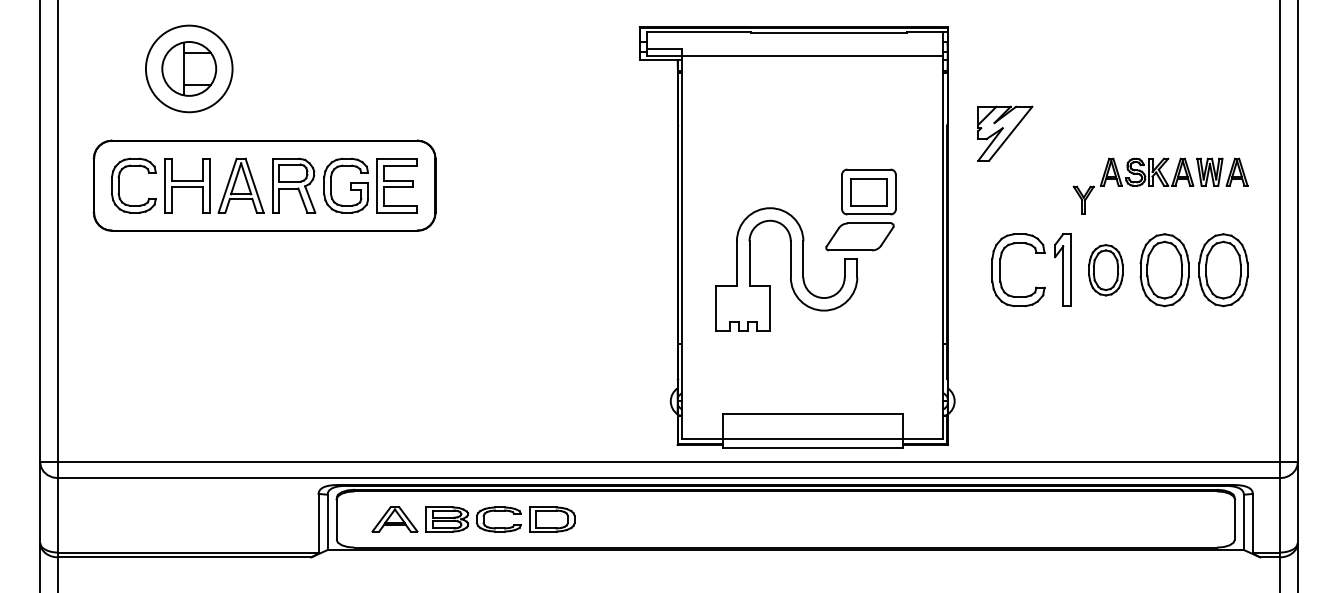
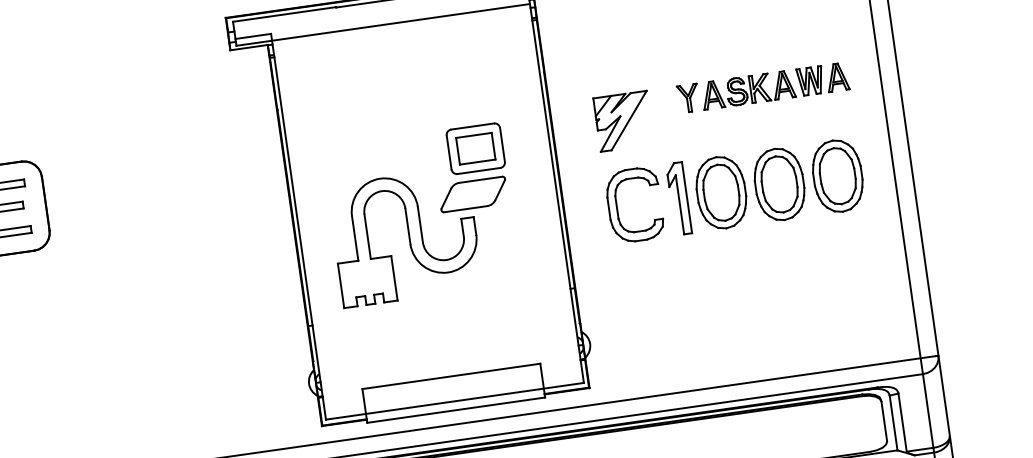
part: (1005, 133) -> (623, 121), moved
part: (1083, 199) -> (688, 97), moved
part: (1105, 270) -> (721, 193), size x1.43

